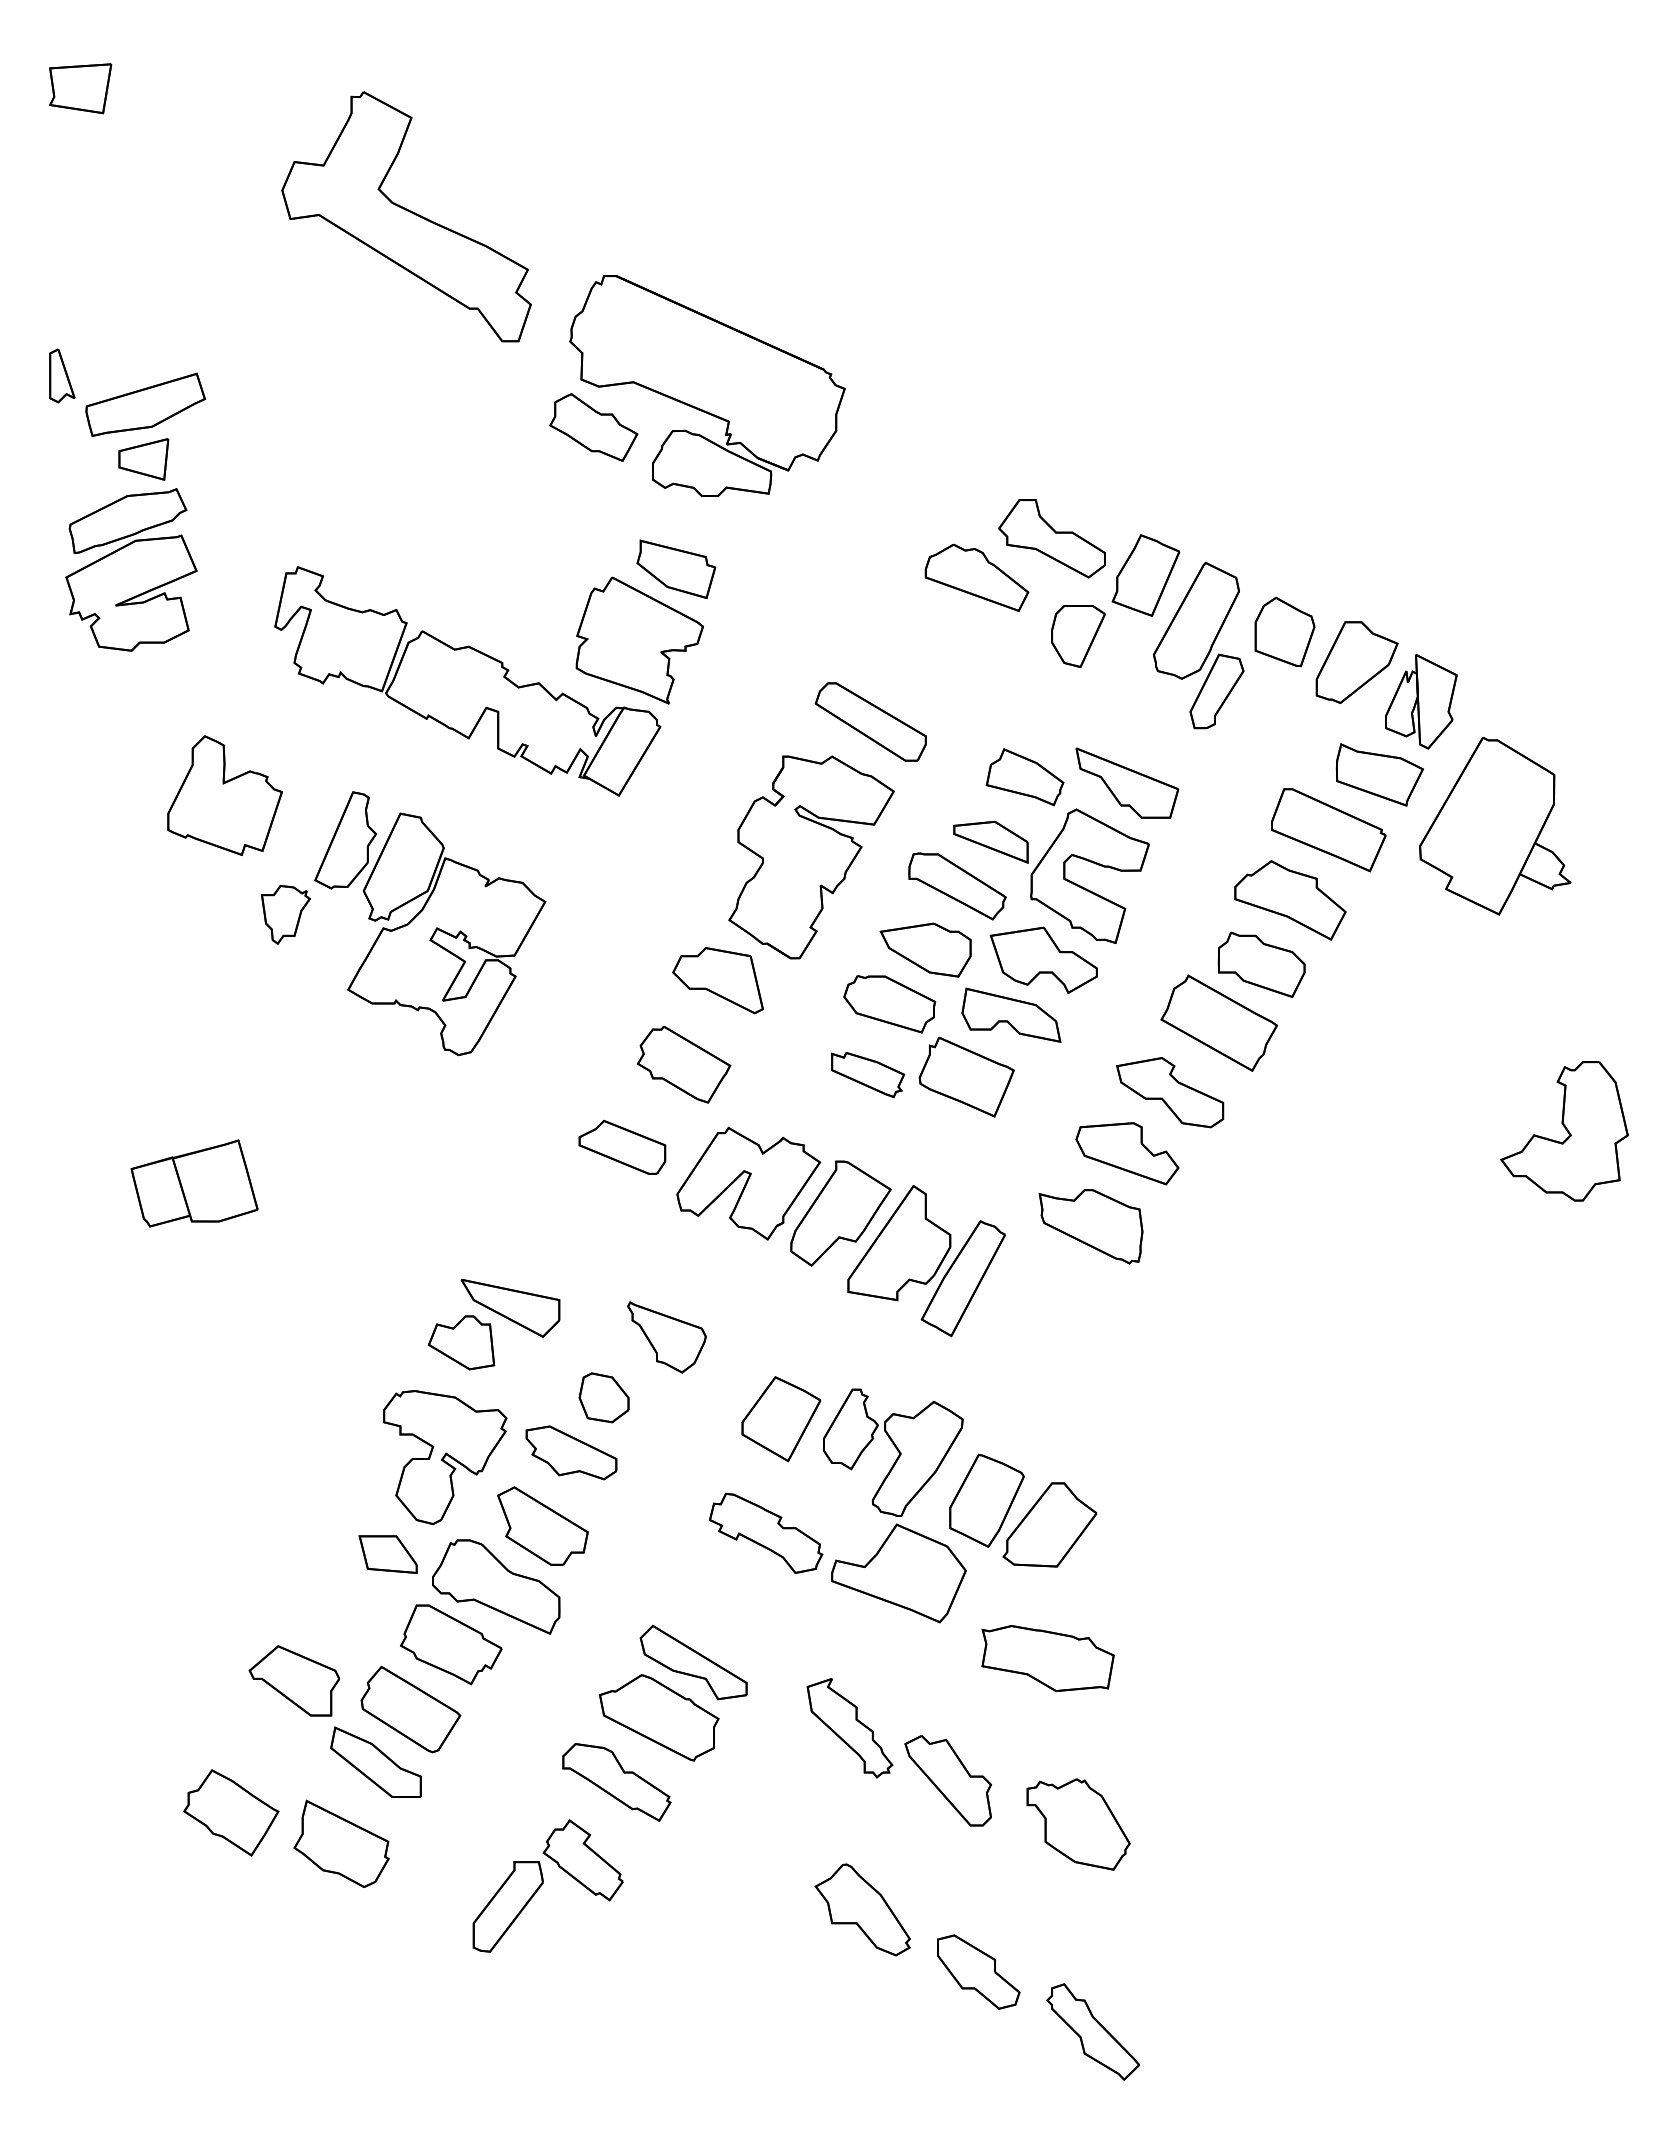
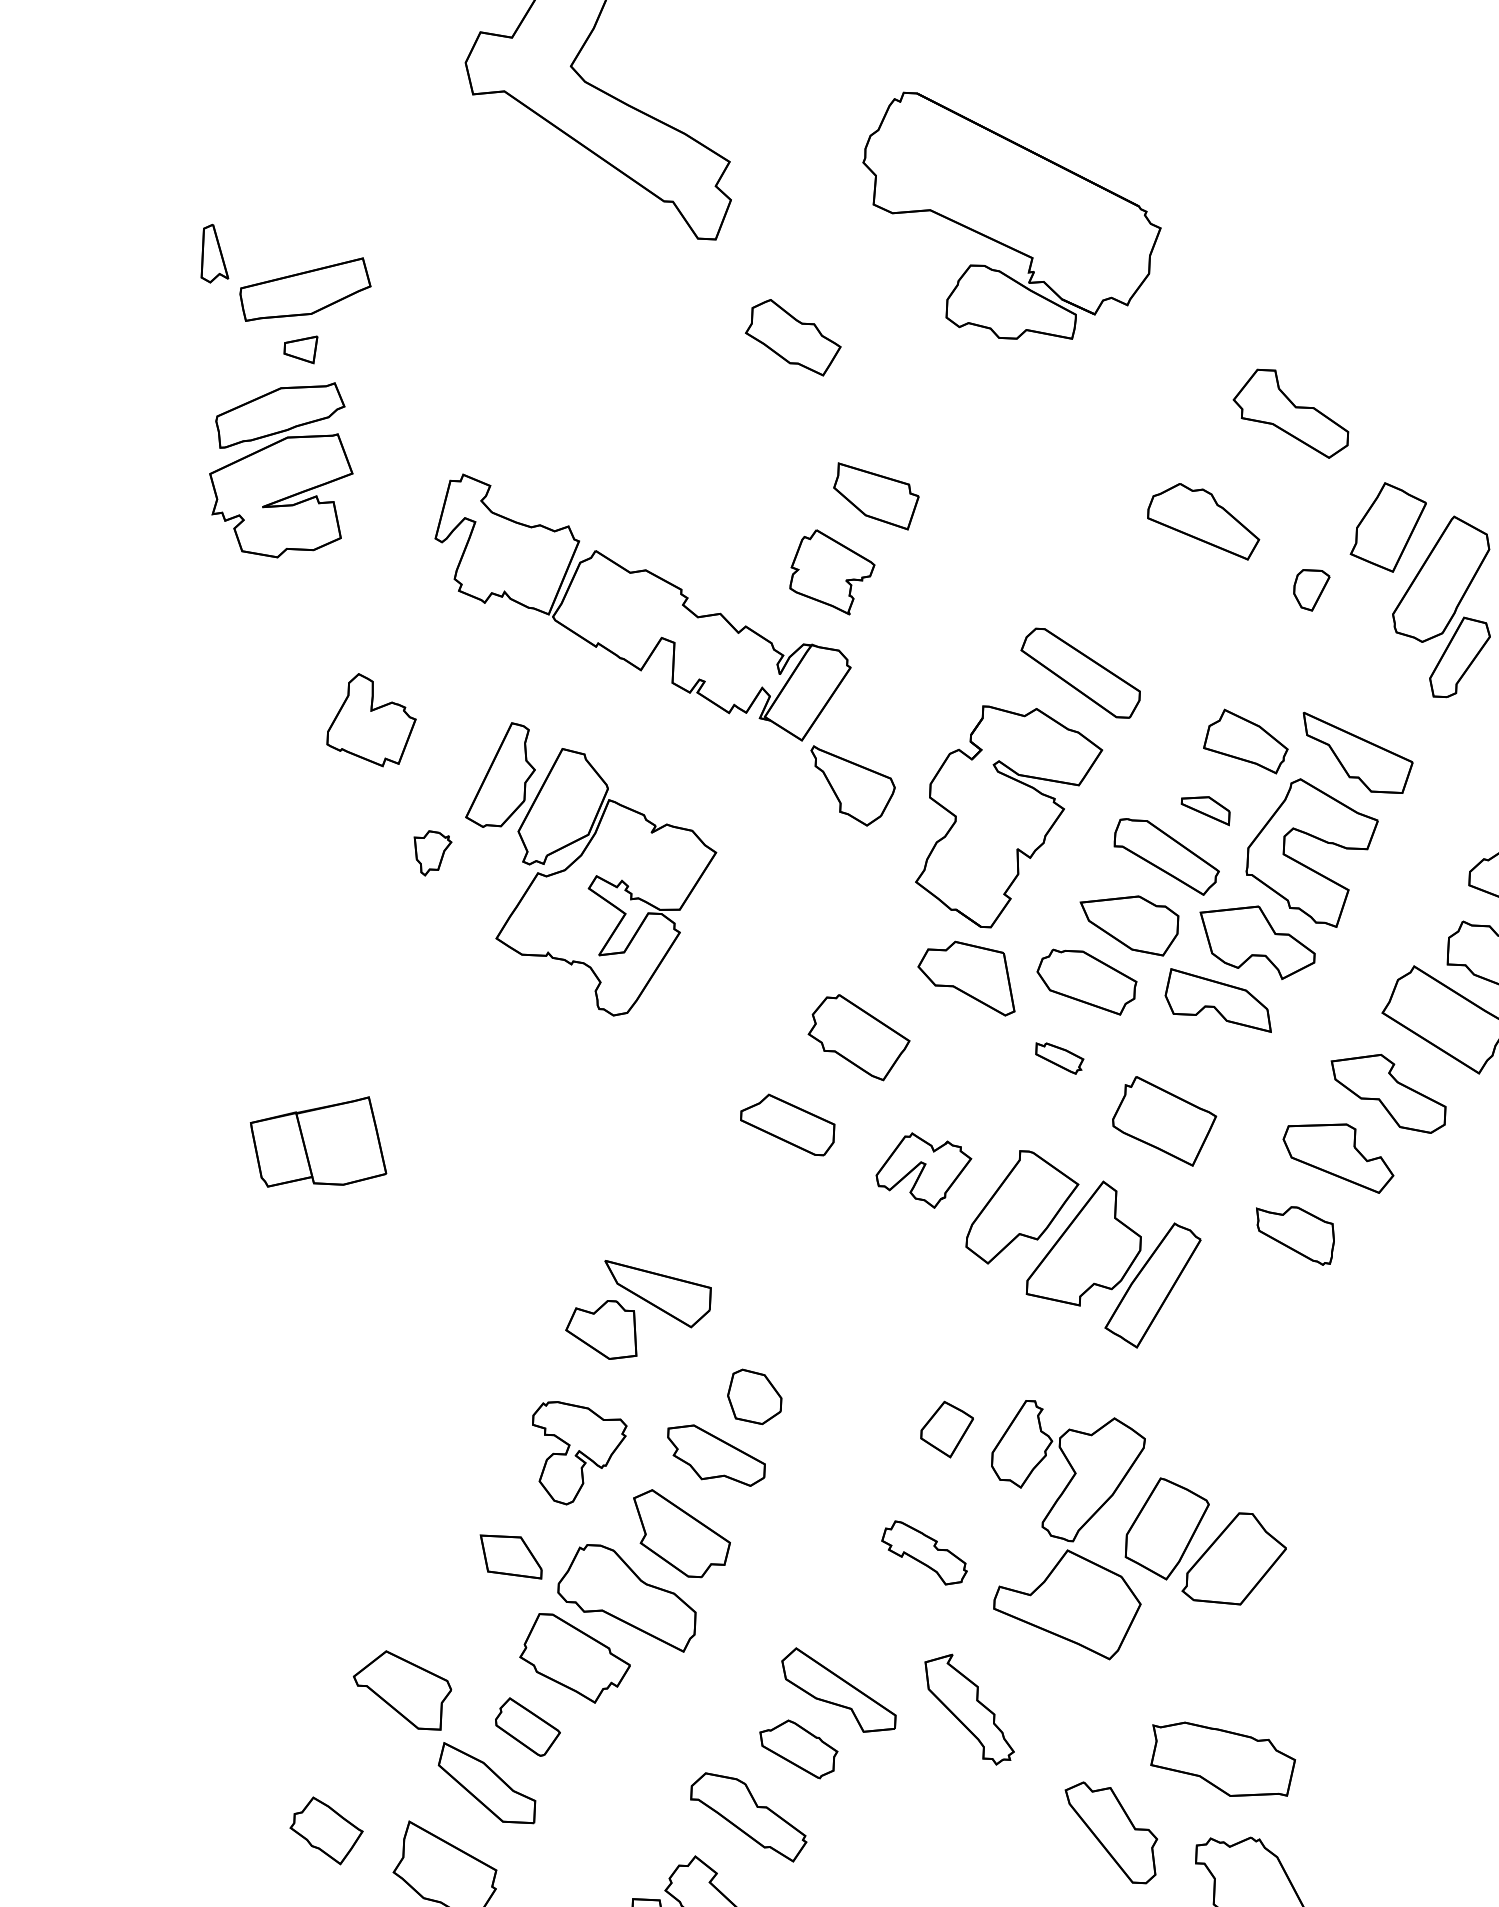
part: (707, 385) -> (1010, 217), moved
part: (143, 459) -> (300, 349), size x0.6
part: (1051, 538) -> (1290, 413), moved
part: (1078, 636) -> (1311, 590), size x0.6
part: (639, 640) -> (832, 572), size x0.6
part: (224, 795) -> (371, 720), size x0.7
part: (990, 841) -> (1205, 809), size x0.6
part: (285, 914) -> (431, 853), size x0.7
part: (717, 980) -> (966, 977), moved
part: (868, 1075) -> (1059, 1058), size x0.6
part: (966, 1076) -> (1164, 1120), moved
part: (748, 1183) -> (923, 1170), size x0.6
part: (1090, 1226) -> (1294, 1235), size x0.7
part: (666, 1337) -> (851, 786), moved
part: (781, 1419) -> (947, 1429), size x0.6
part: (445, 1457) -> (578, 1453), size x0.7
part: (766, 1532) -> (925, 1552), size x0.7
part: (1047, 1658) -> (1222, 1759), moved
part: (410, 1709) -> (527, 1727), size x0.6
part: (659, 1717) -> (798, 1748), size x0.6
part: (849, 1728) -> (969, 1709), moved
part: (231, 1812) -> (326, 1830), size x0.7

